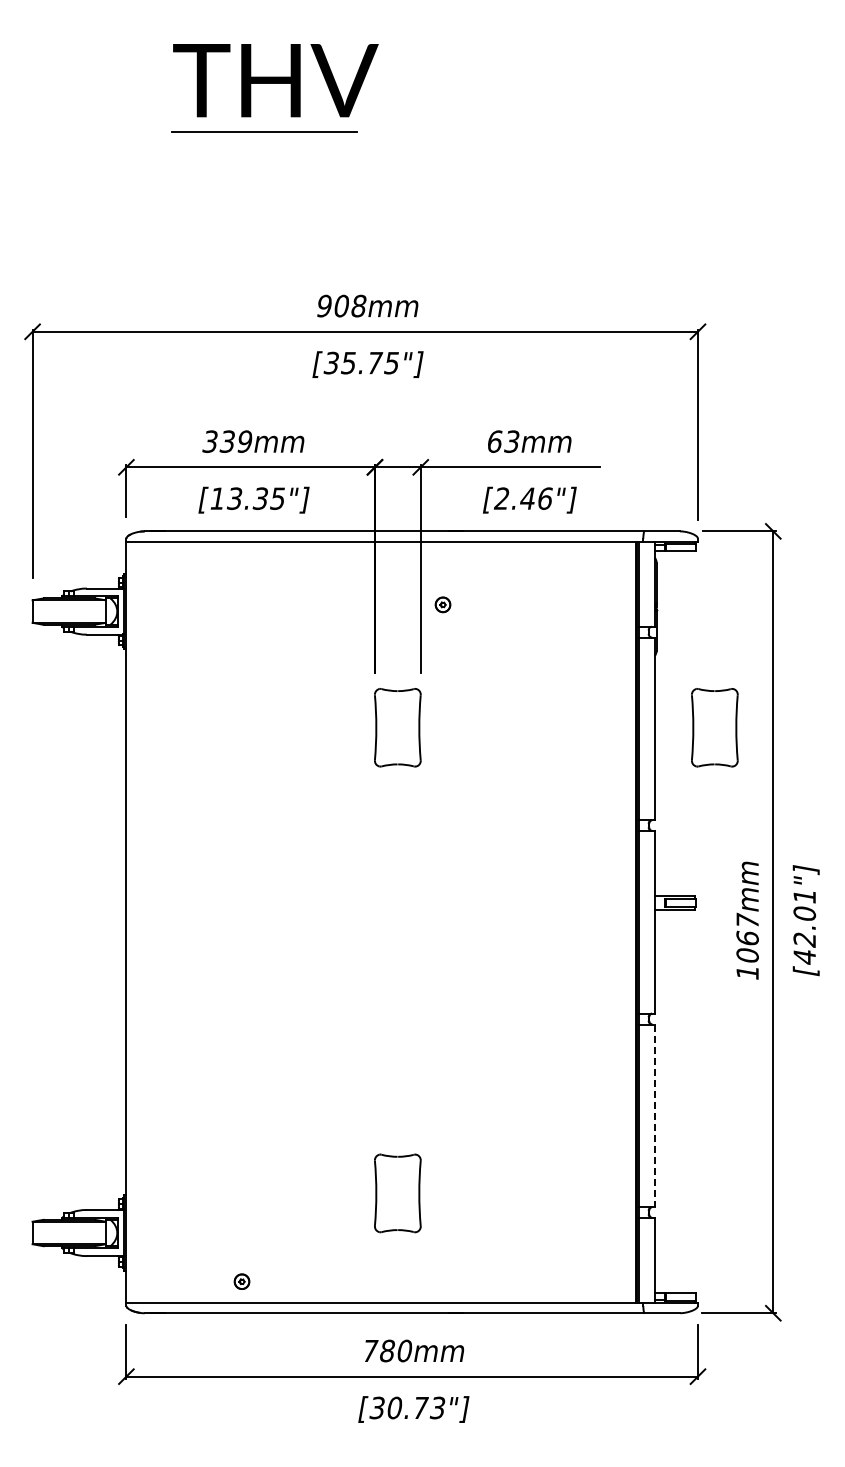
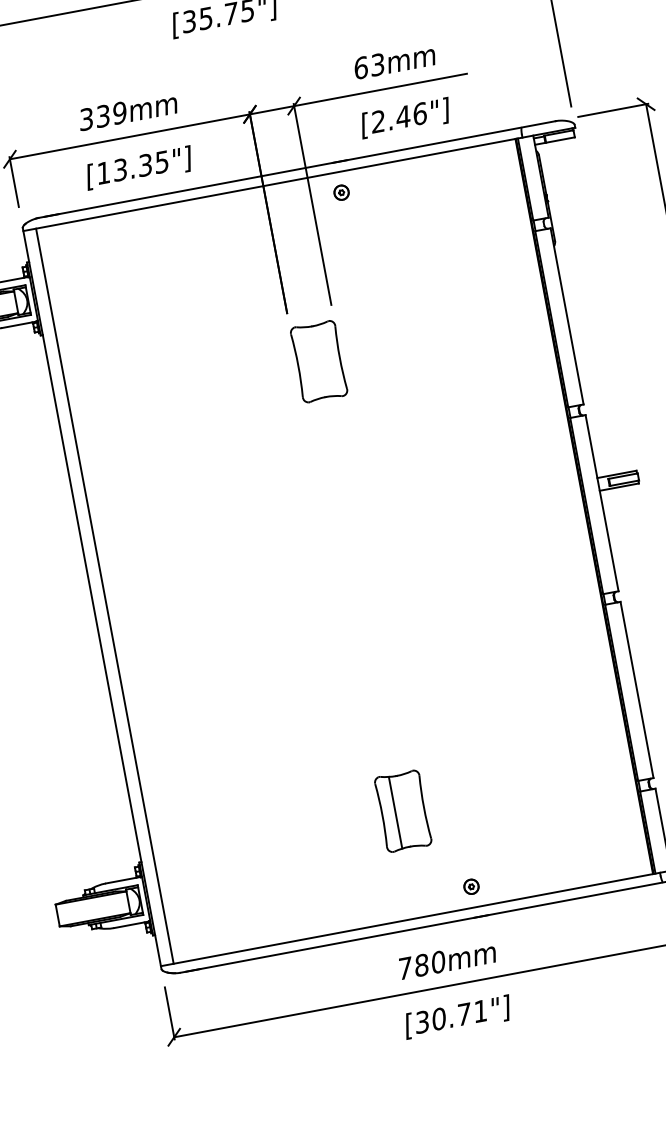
part: (442, 604) -> (341, 192), moved
part: (714, 727) -> (624, 304), removed
line: (139, 922) -> (104, 596), added
line: (654, 1116) -> (637, 690), dashed -> solid
line: (389, 1193) -> (395, 812), added
part: (241, 1281) -> (470, 886), moved
text: (437, 1407) -> (480, 1010), [30.73"] -> [30.71"]

